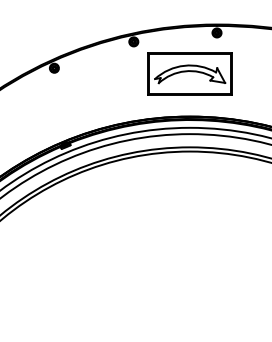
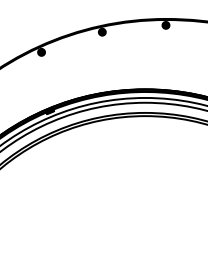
part: (189, 73) -> (144, 56), removed

